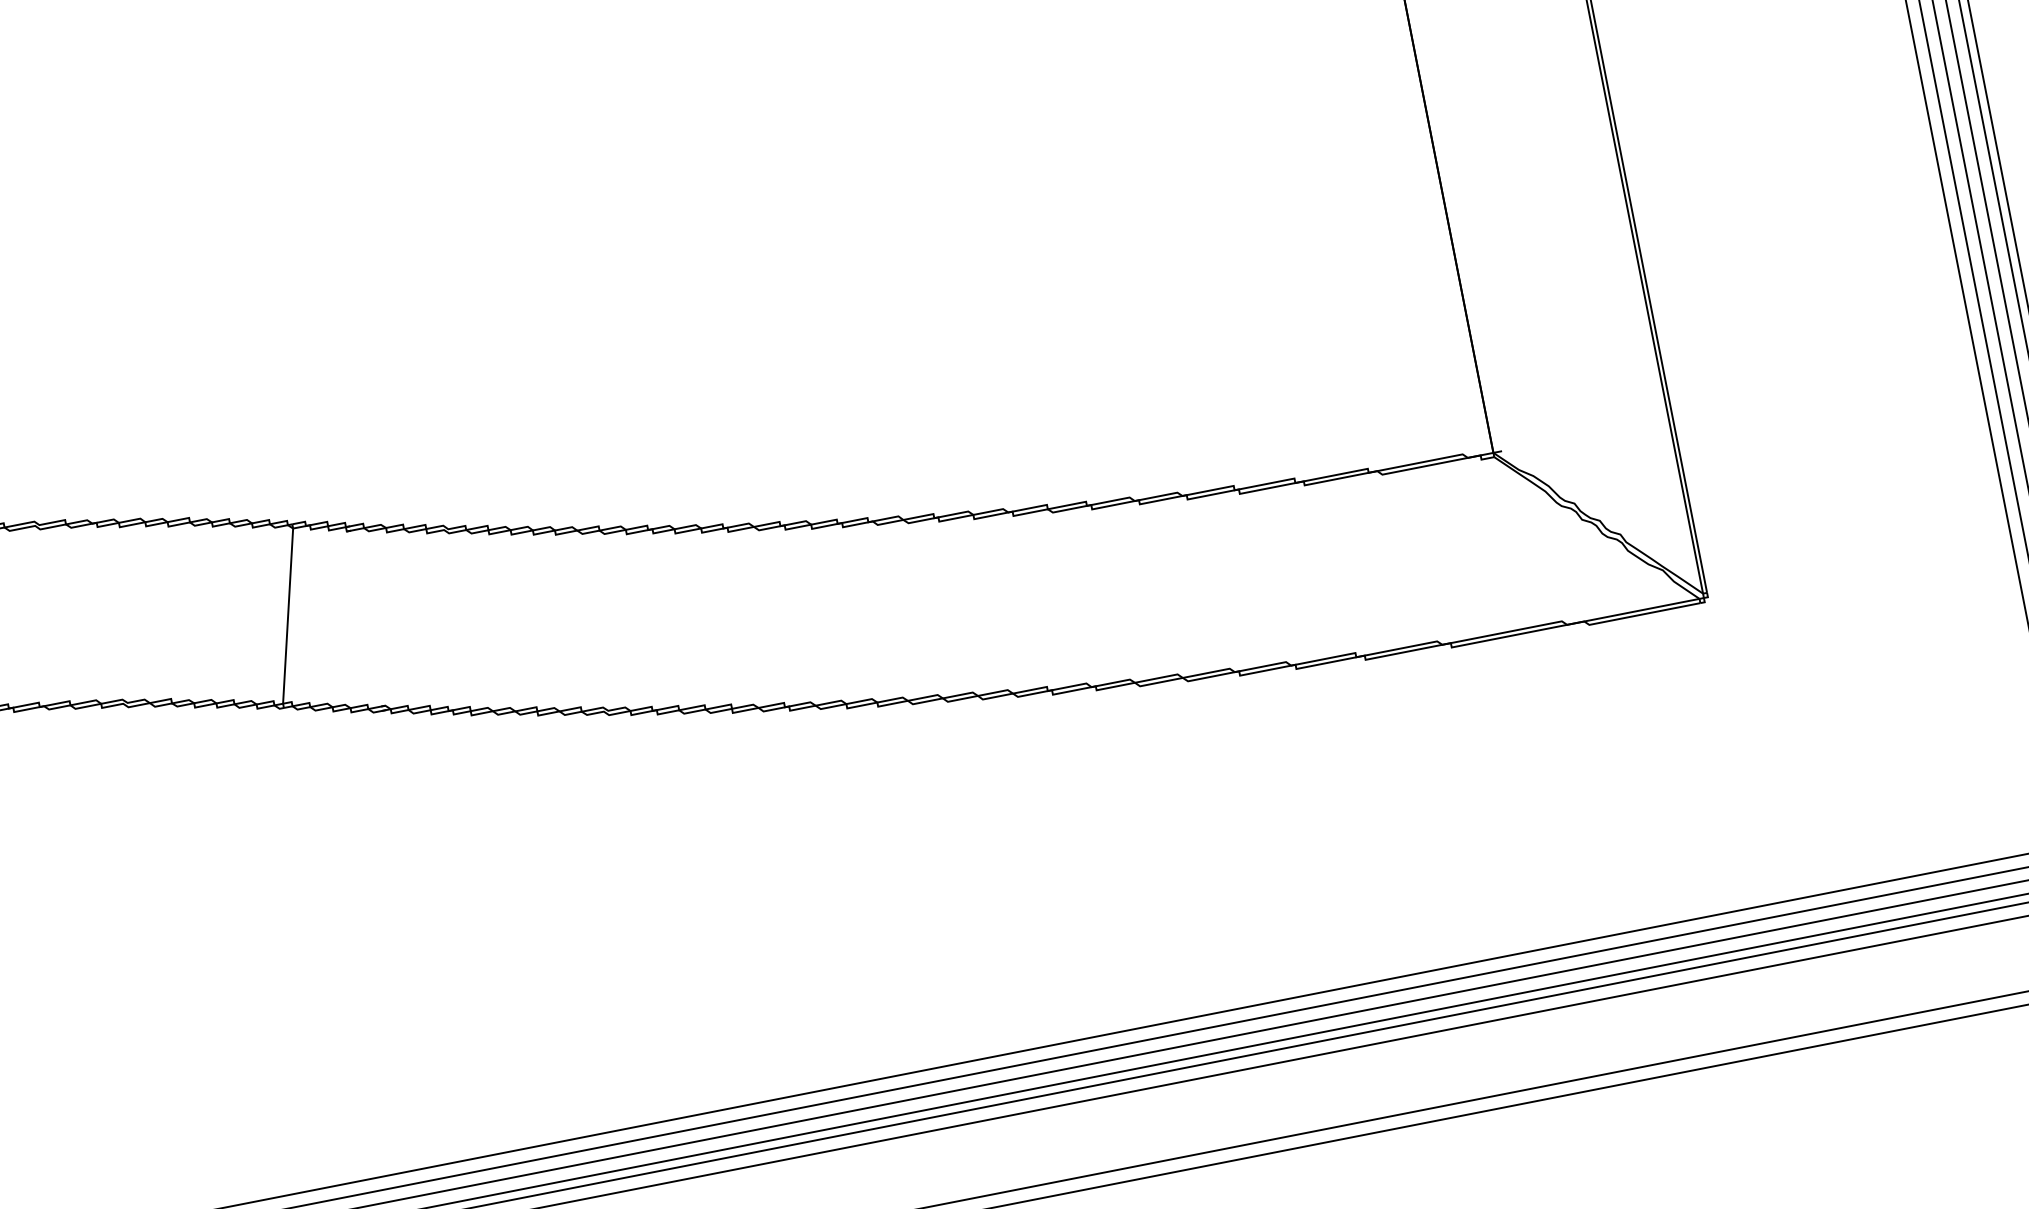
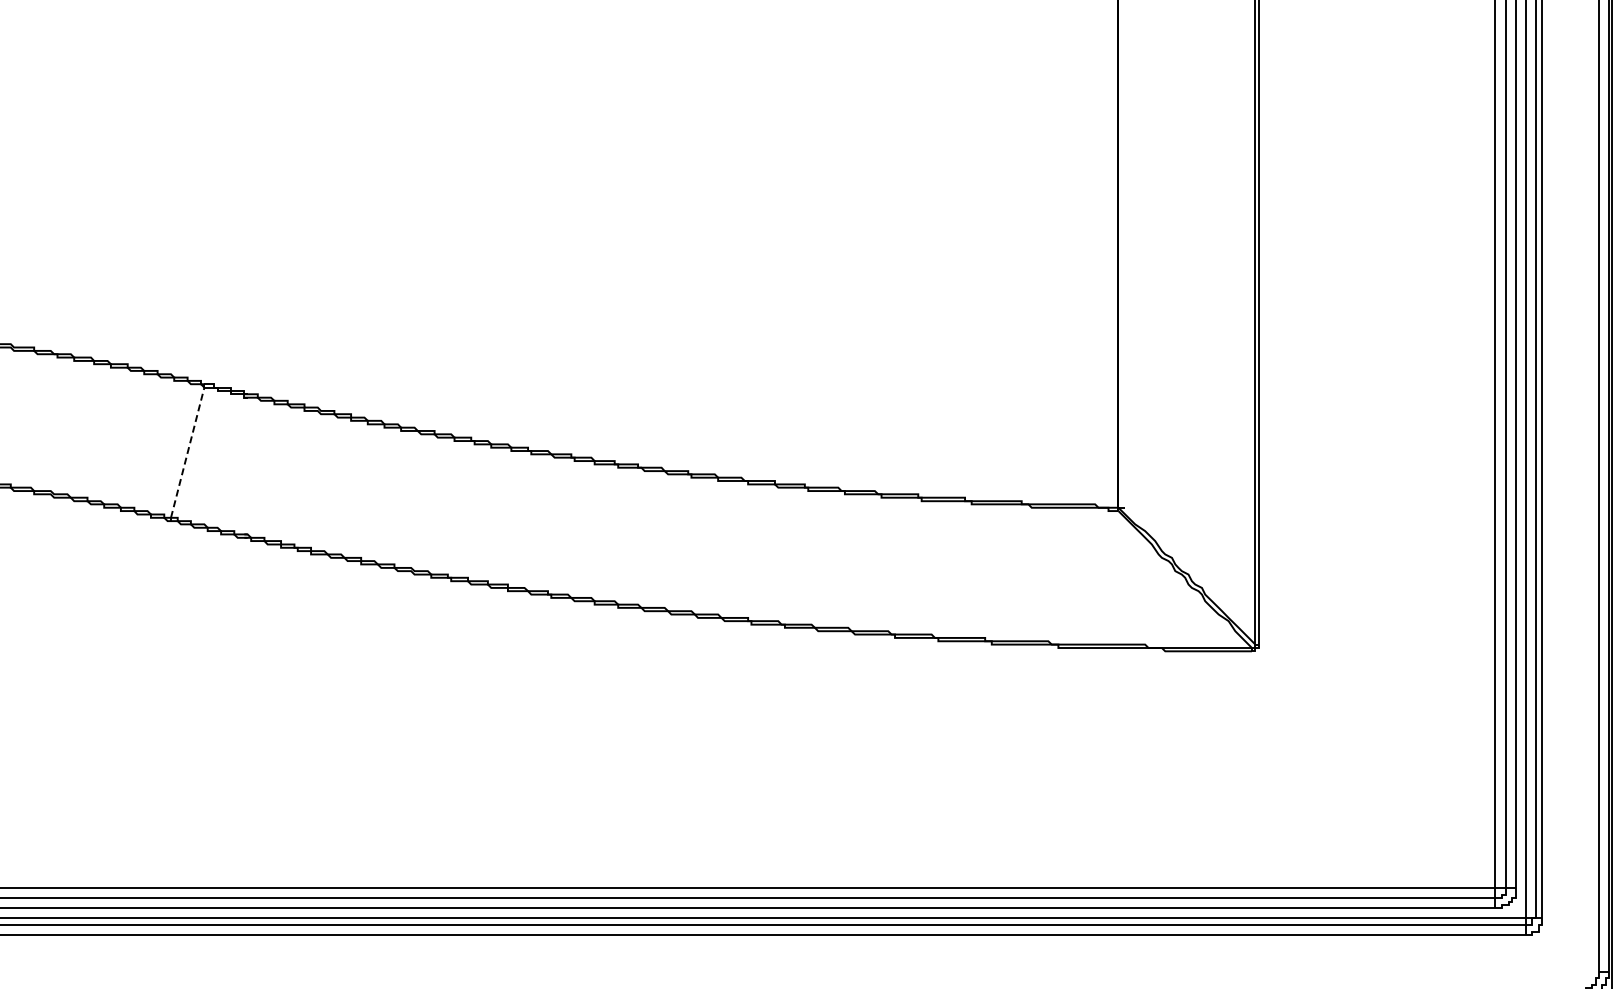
line: (287, 615) -> (187, 452), solid -> dashed

